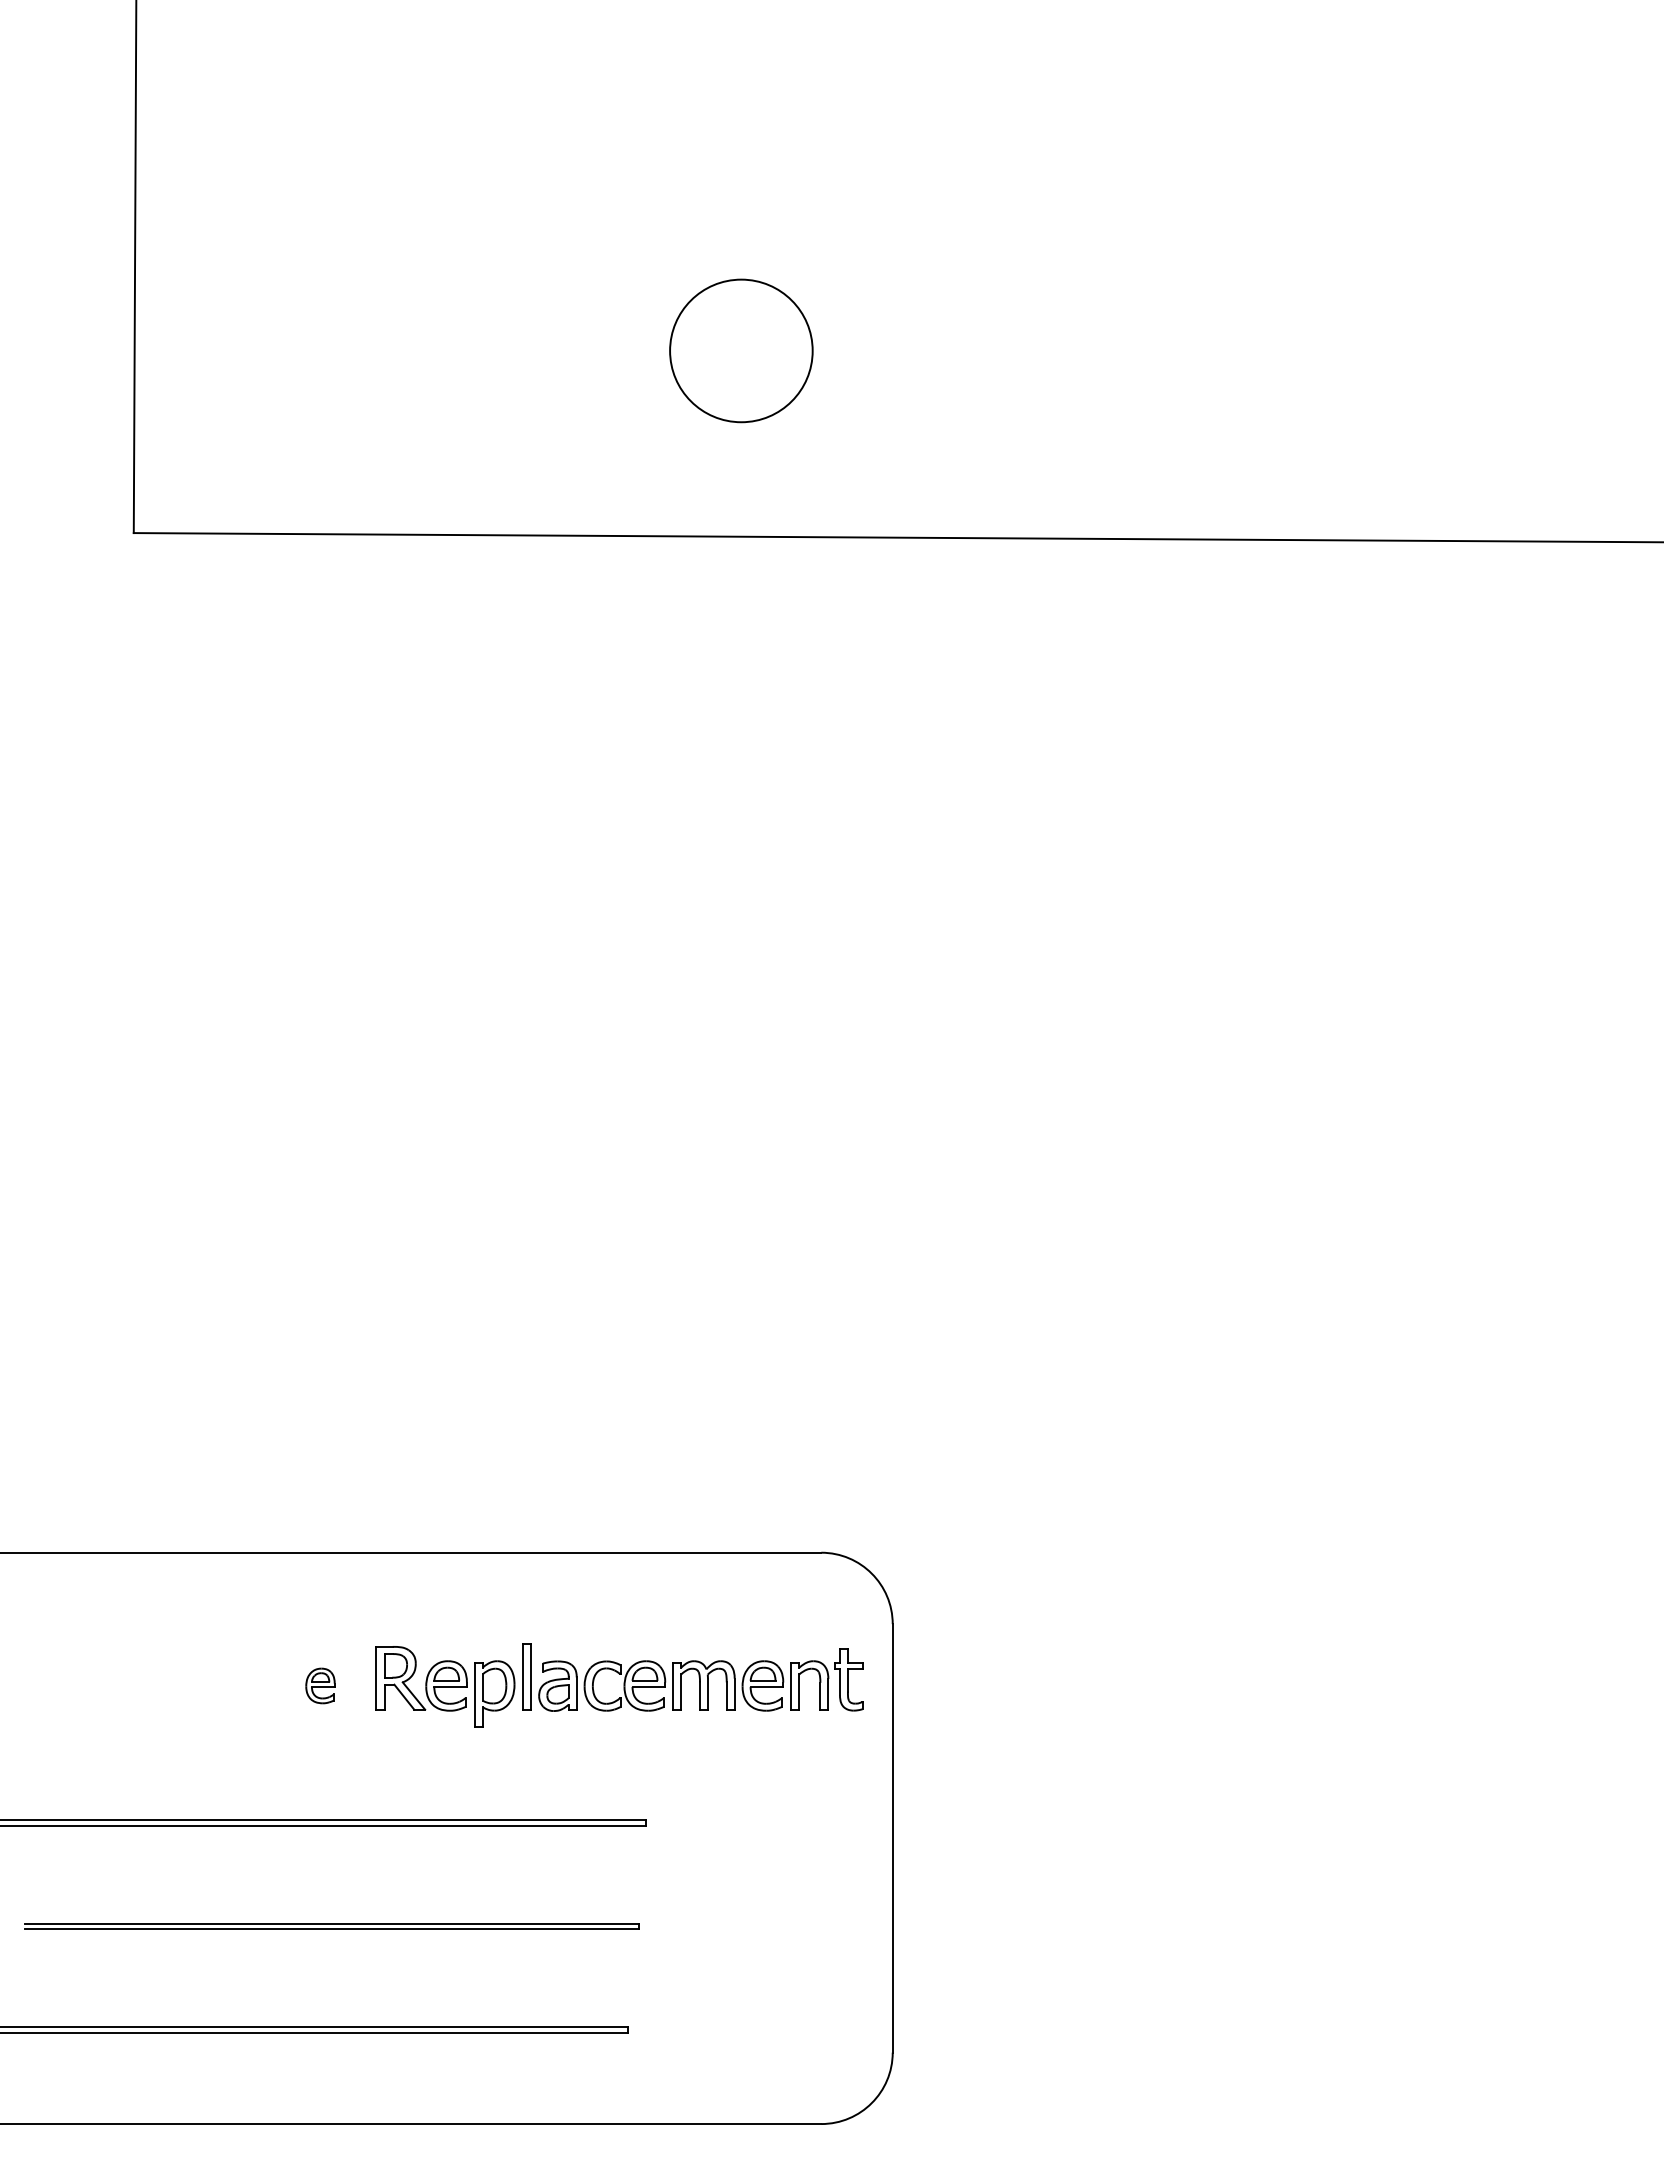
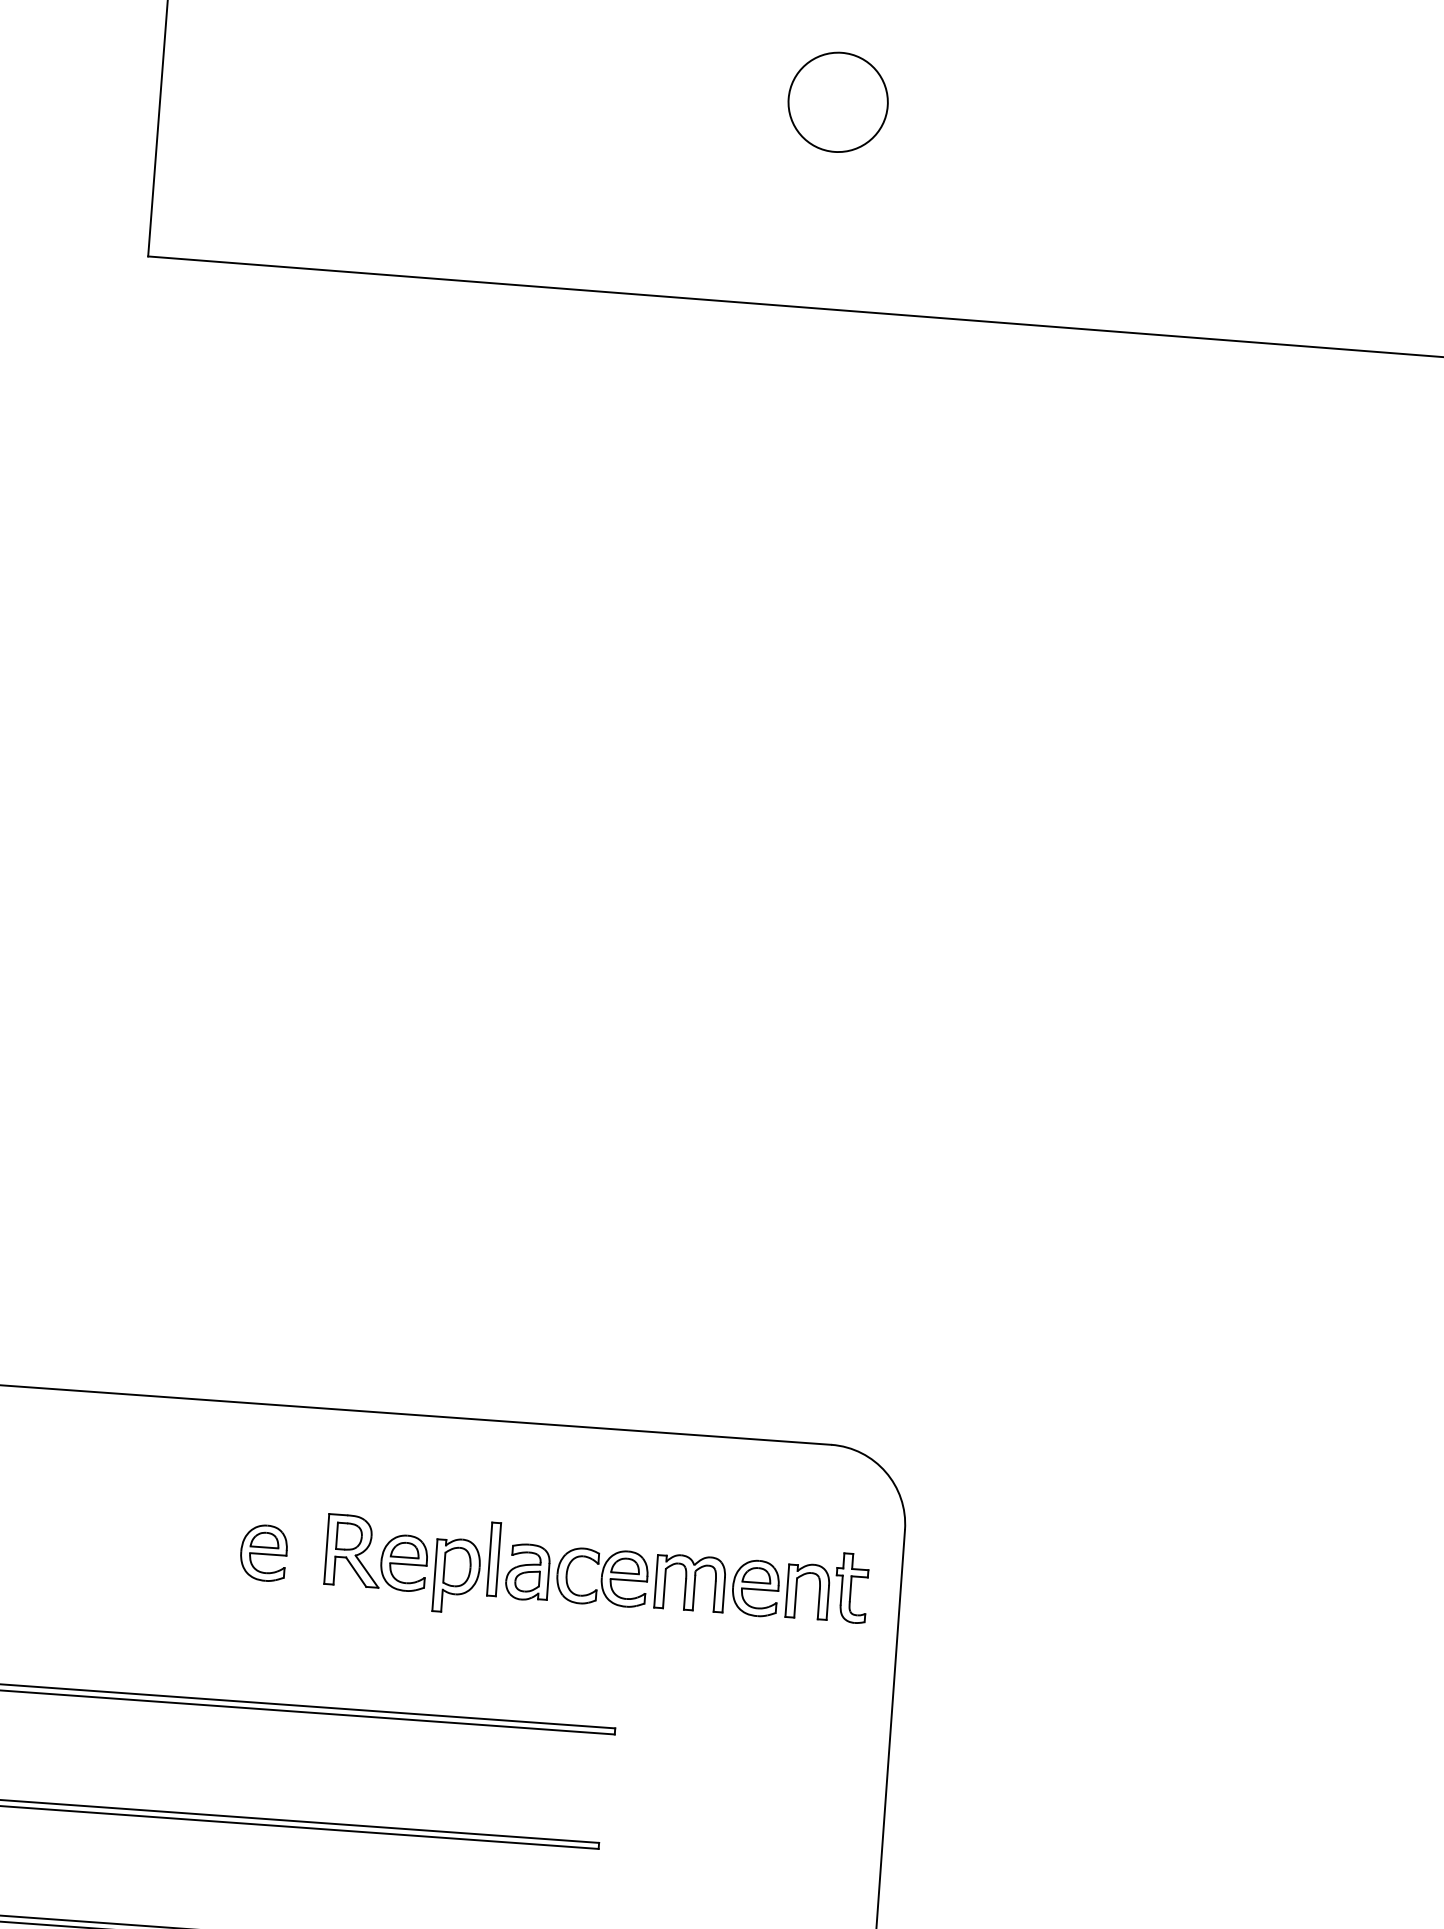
circle: (740, 350) -> (837, 101), size x0.62
part: (320, 1685) -> (263, 1552), size x1.43

